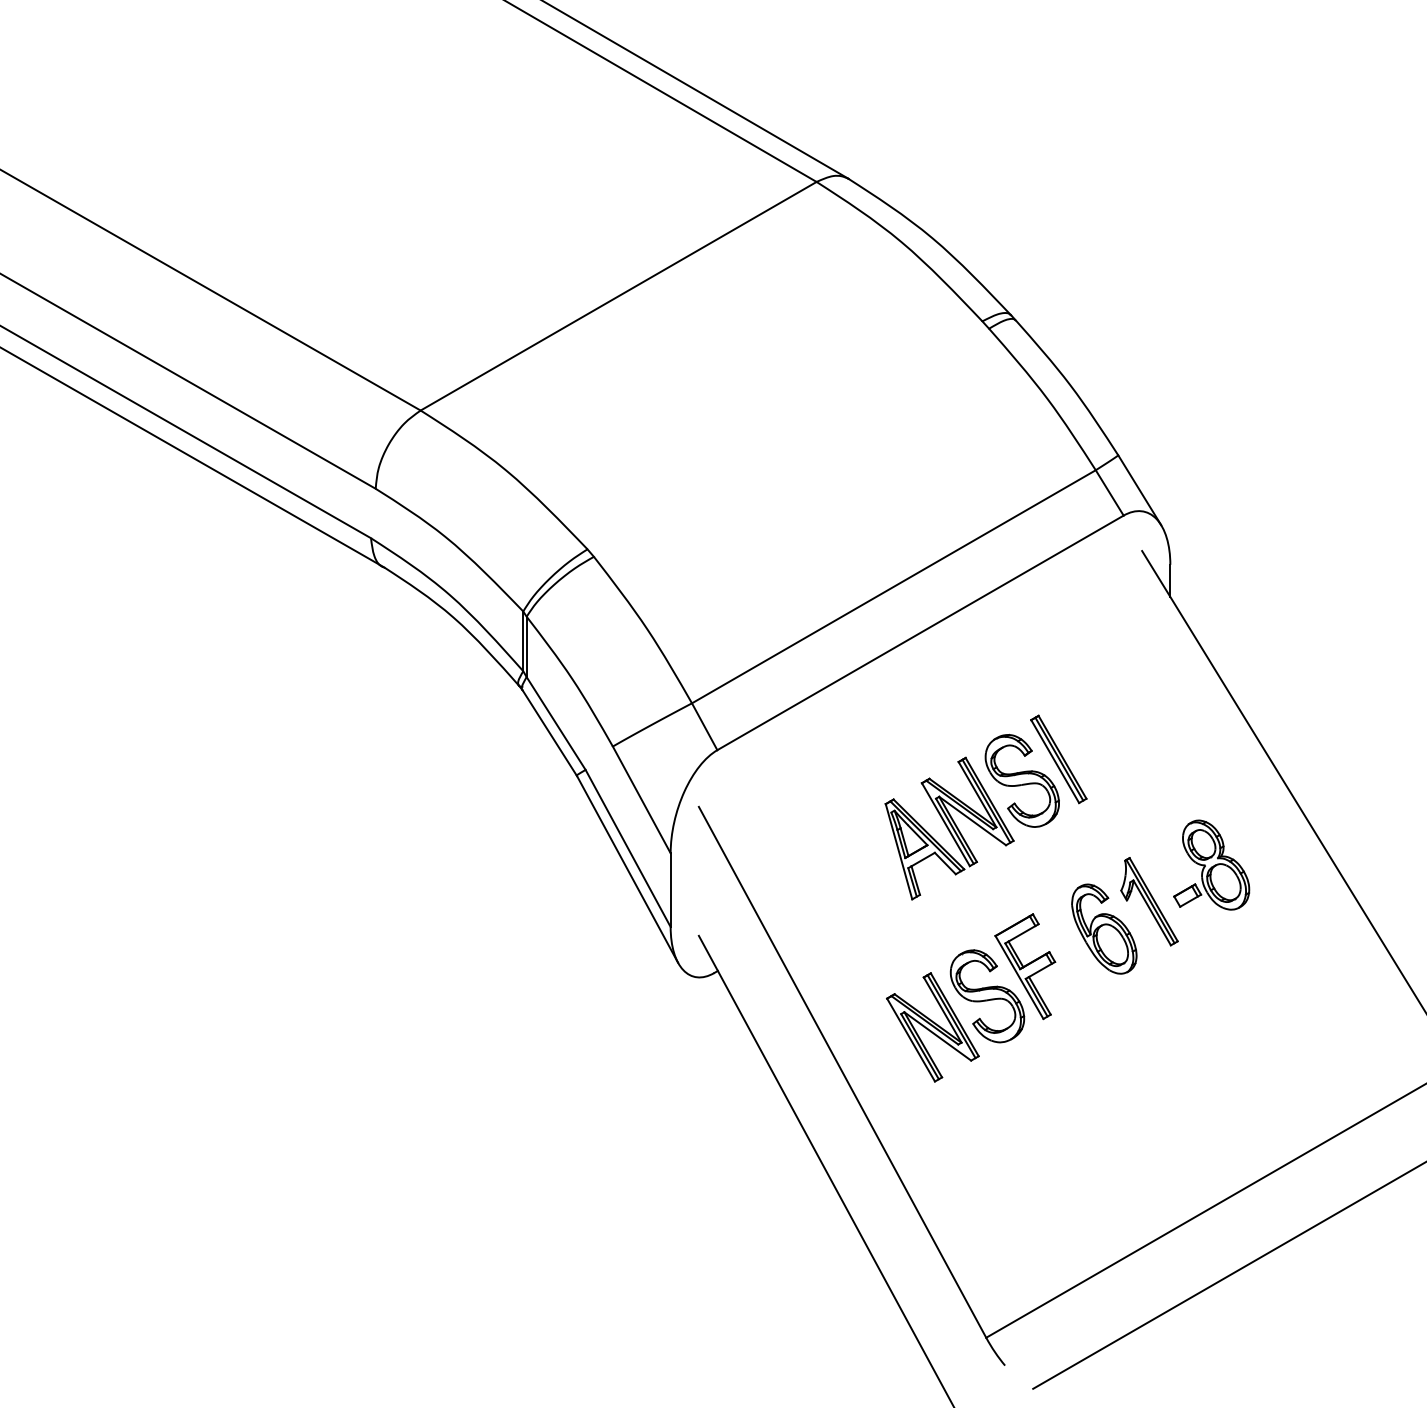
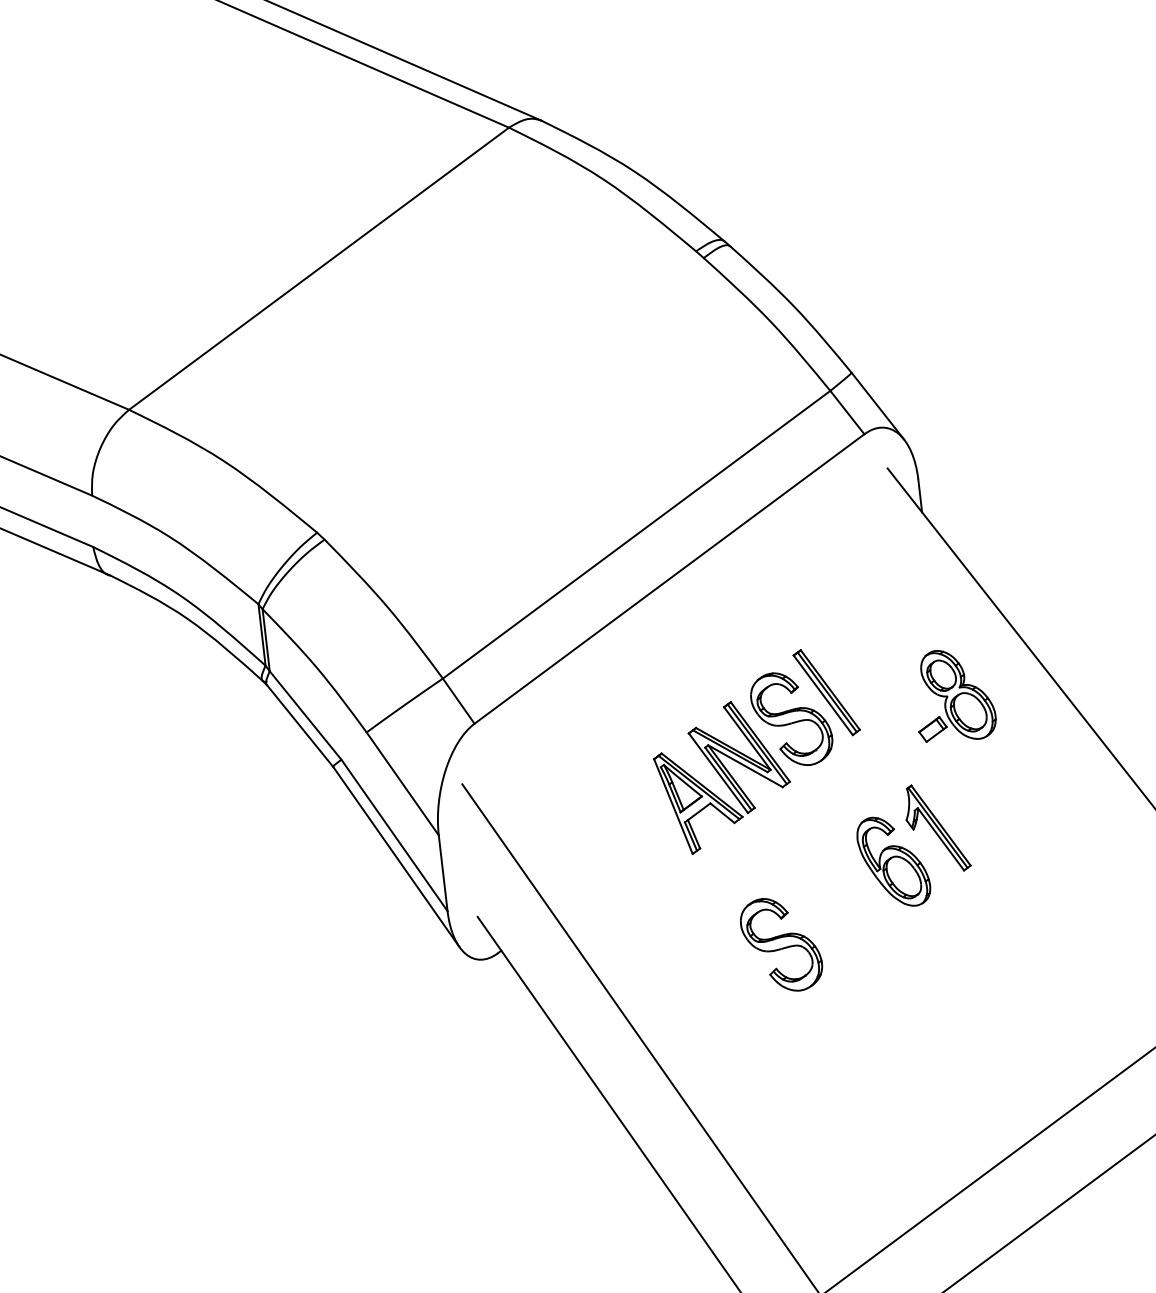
part: (1211, 864) -> (953, 694), moved
part: (1025, 966) -> (817, 909), removed
part: (932, 1027) -> (728, 983), removed

